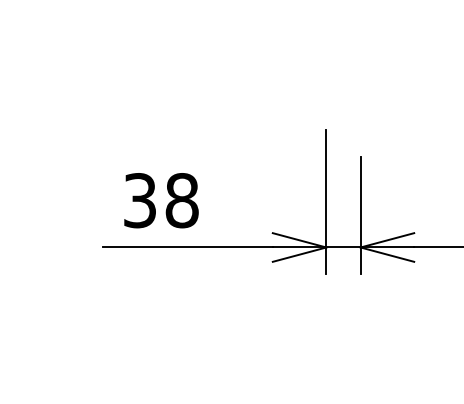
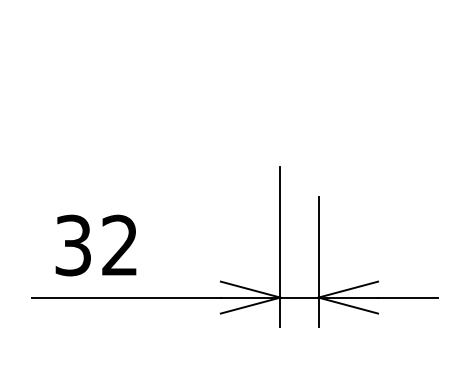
text: (181, 200) -> (119, 245), 38 -> 32

